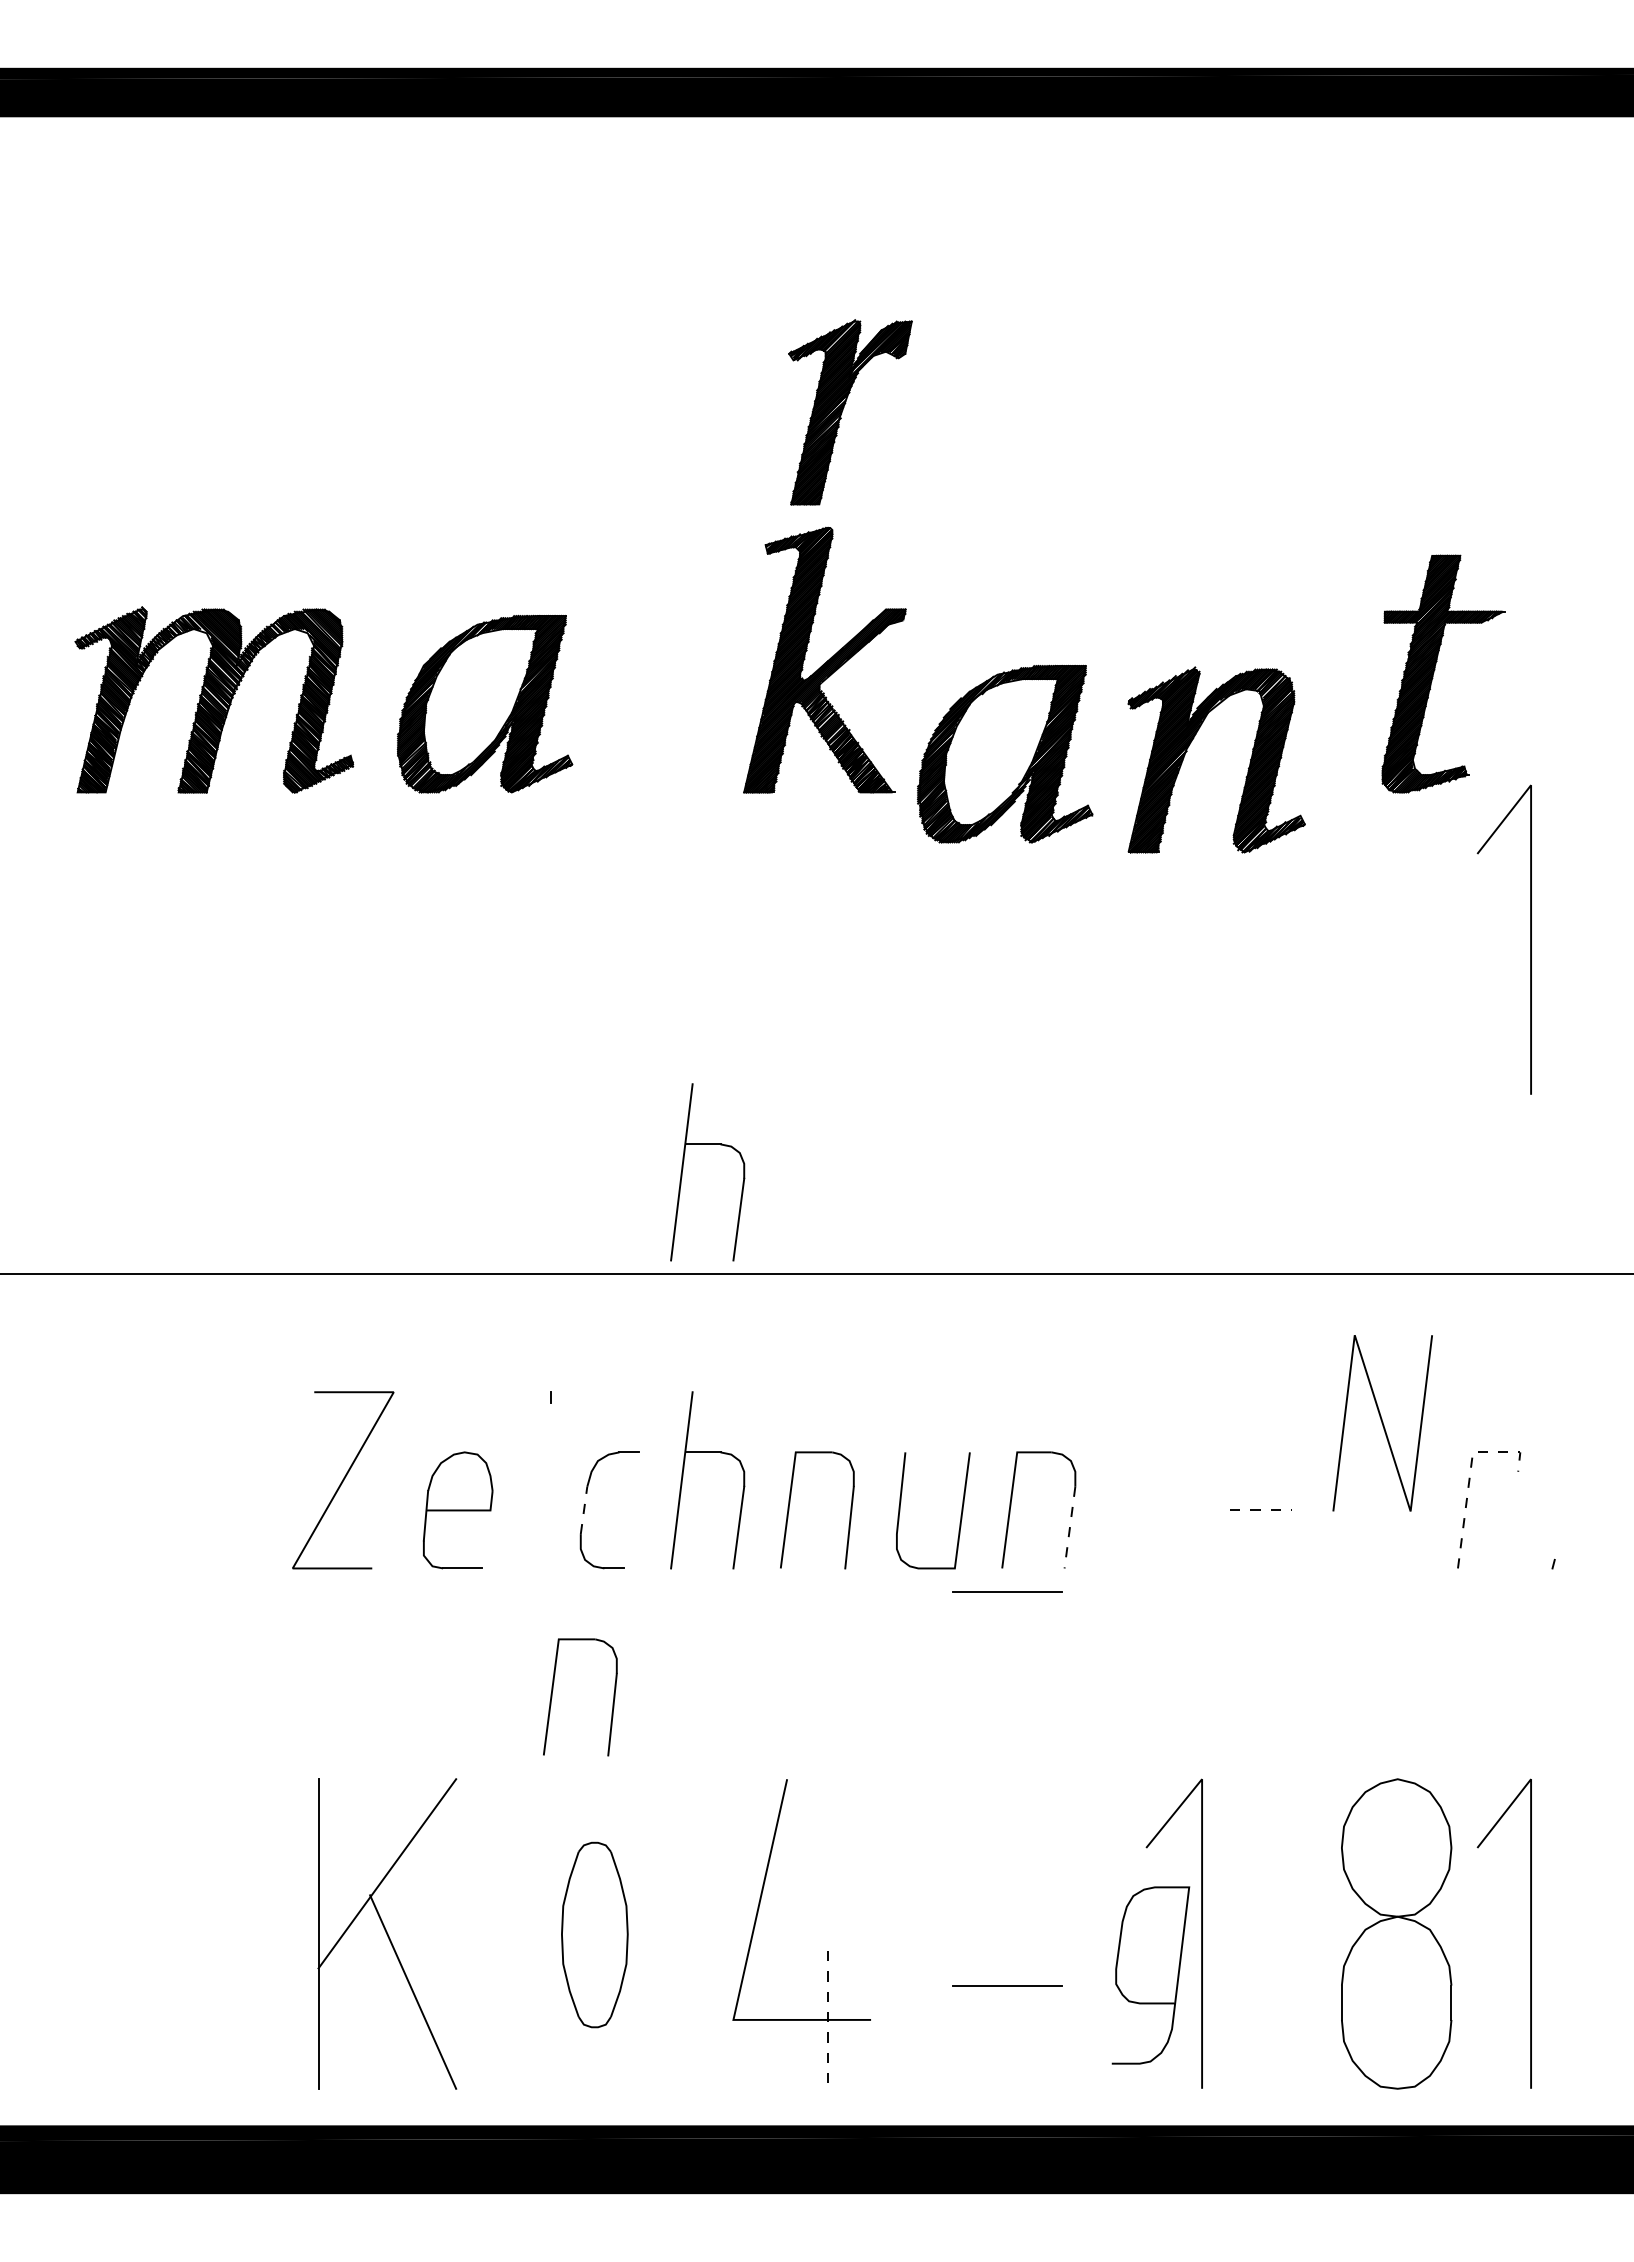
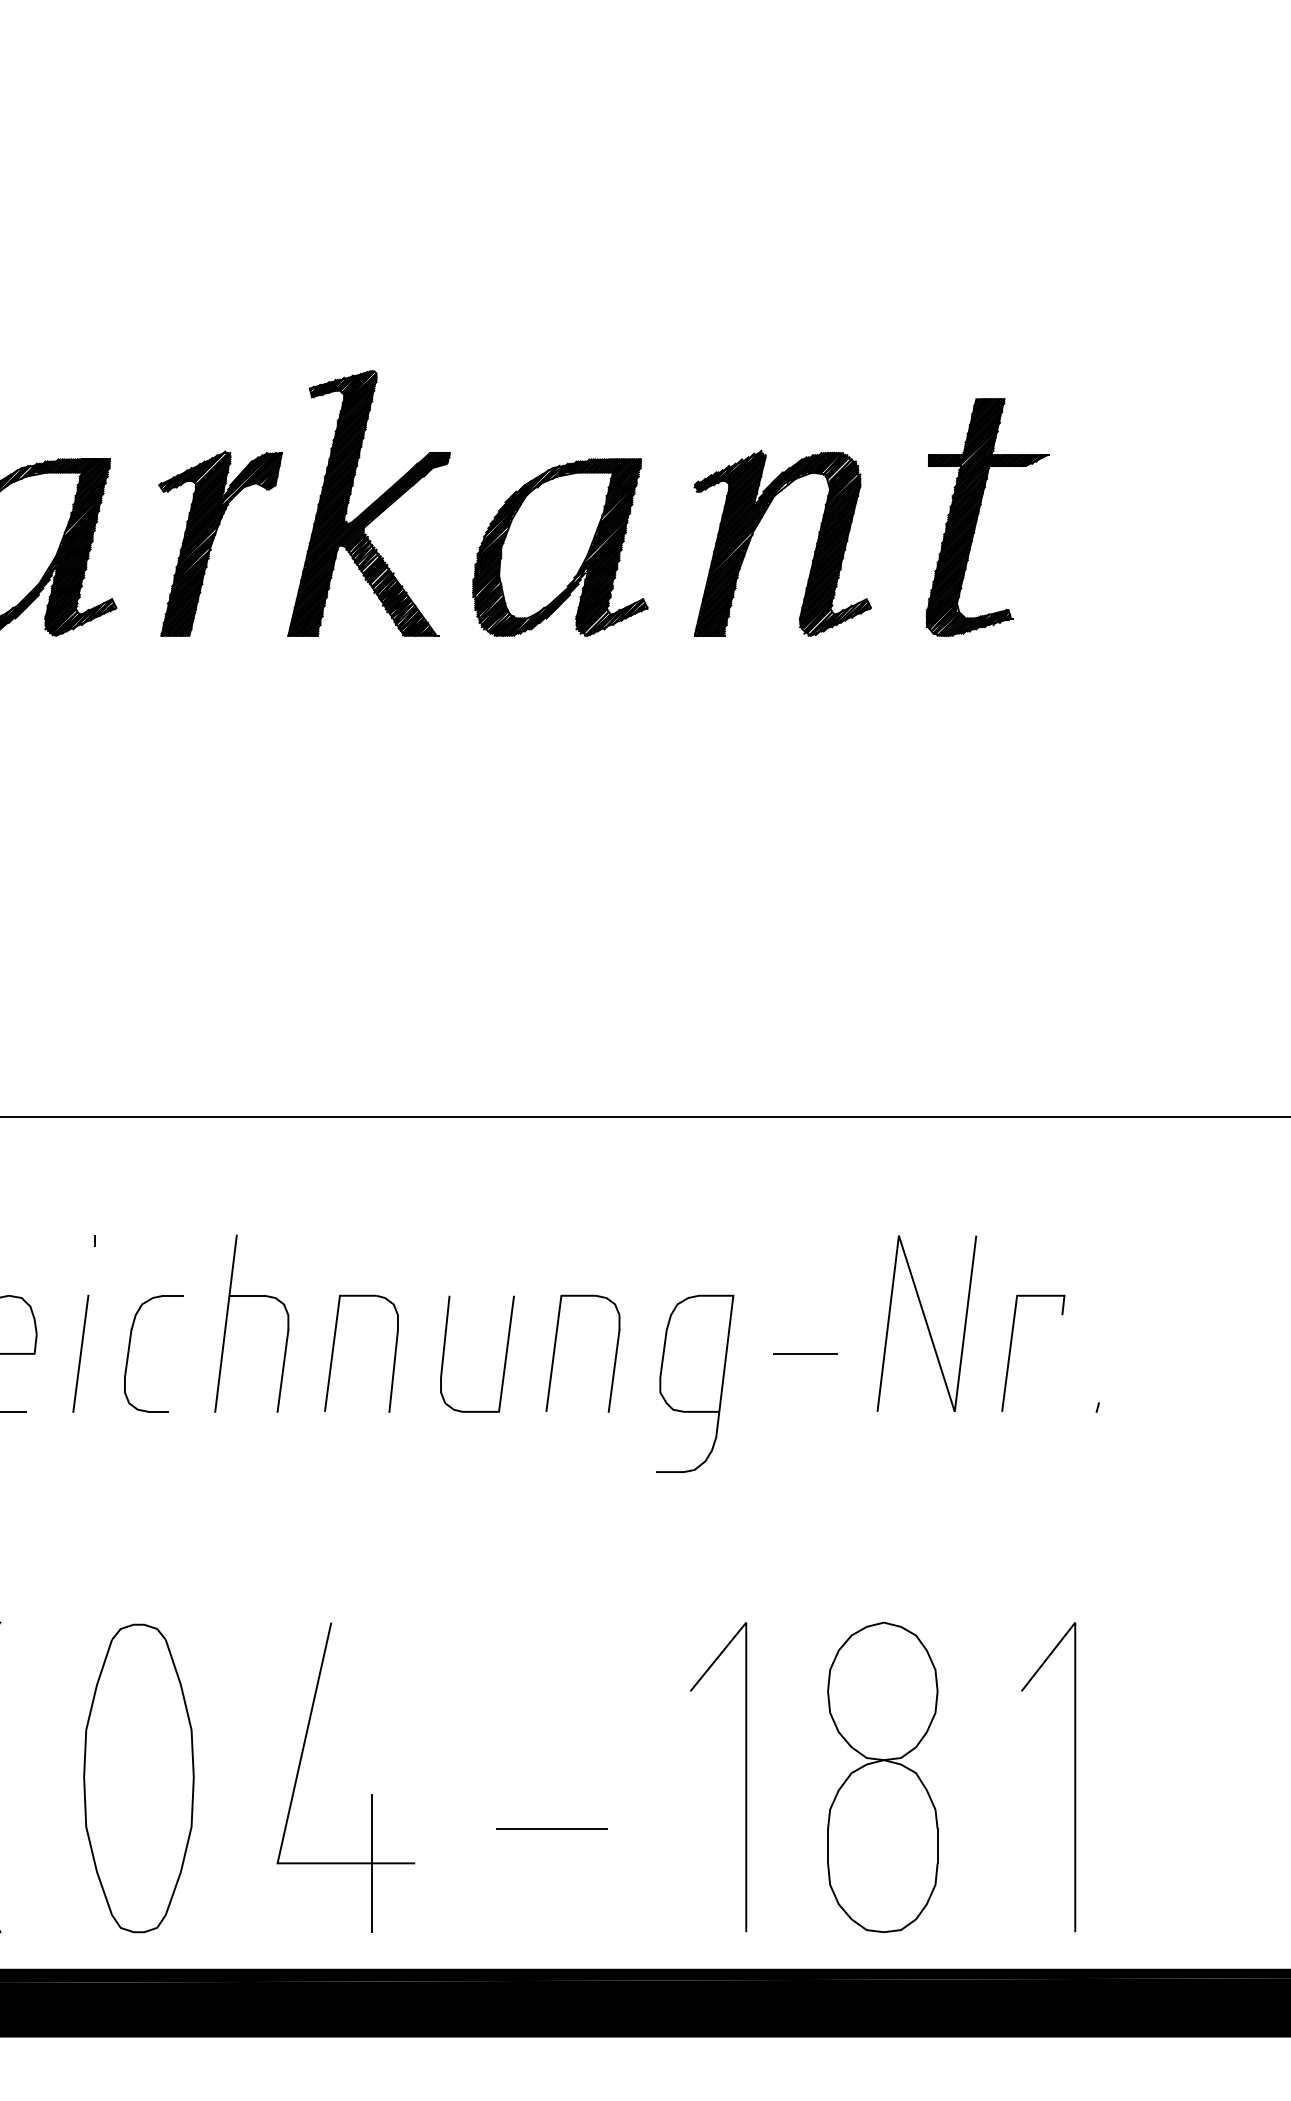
part: (843, 410) -> (213, 541), moved
part: (1189, 746) -> (755, 529), moved
part: (1004, 753) -> (559, 546), moved
line: (1530, 939) -> (1074, 782), removed
part: (683, 1169) -> (227, 1012), removed
line: (1382, 1423) -> (926, 1323), moved
line: (1469, 1475) -> (1013, 1318), dashed -> solid
line: (536, 1510) -> (80, 1353), added
line: (584, 1510) -> (128, 1353), dashed -> solid
line: (1261, 1510) -> (805, 1353), dashed -> solid
line: (1069, 1528) -> (613, 1371), dashed -> solid
line: (1007, 1591) -> (551, 1434), removed
part: (553, 1690) -> (97, 1533), removed
part: (1396, 1933) -> (882, 1776), moved
part: (594, 1934) -> (138, 1777), size x1.67
curve: (1176, 1981) -> (720, 1389), moved
line: (828, 2019) -> (372, 1862), dashed -> solid

